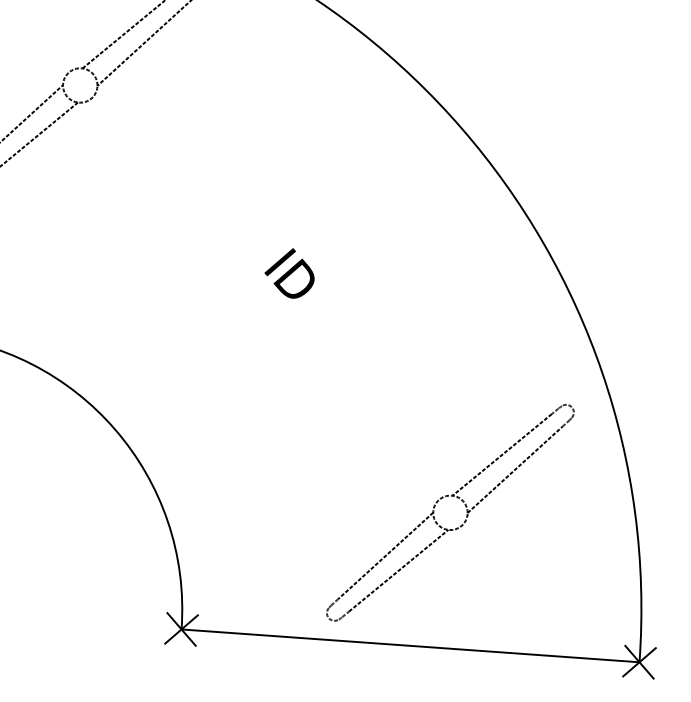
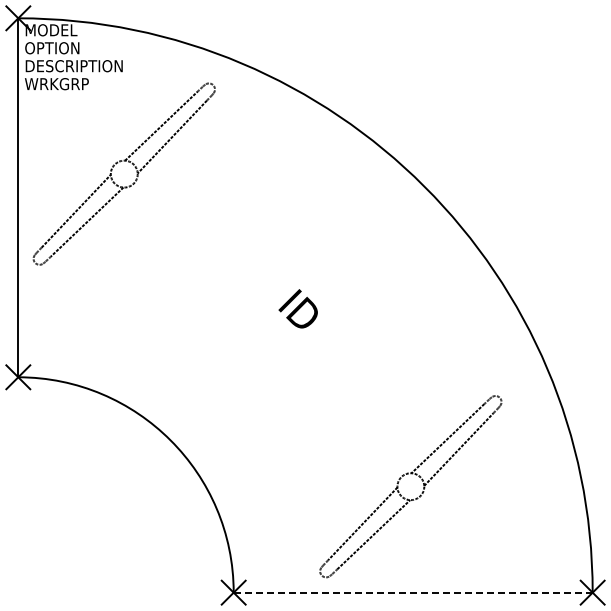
part: (451, 497) -> (410, 474), moved
line: (410, 645) -> (413, 592), solid -> dashed

